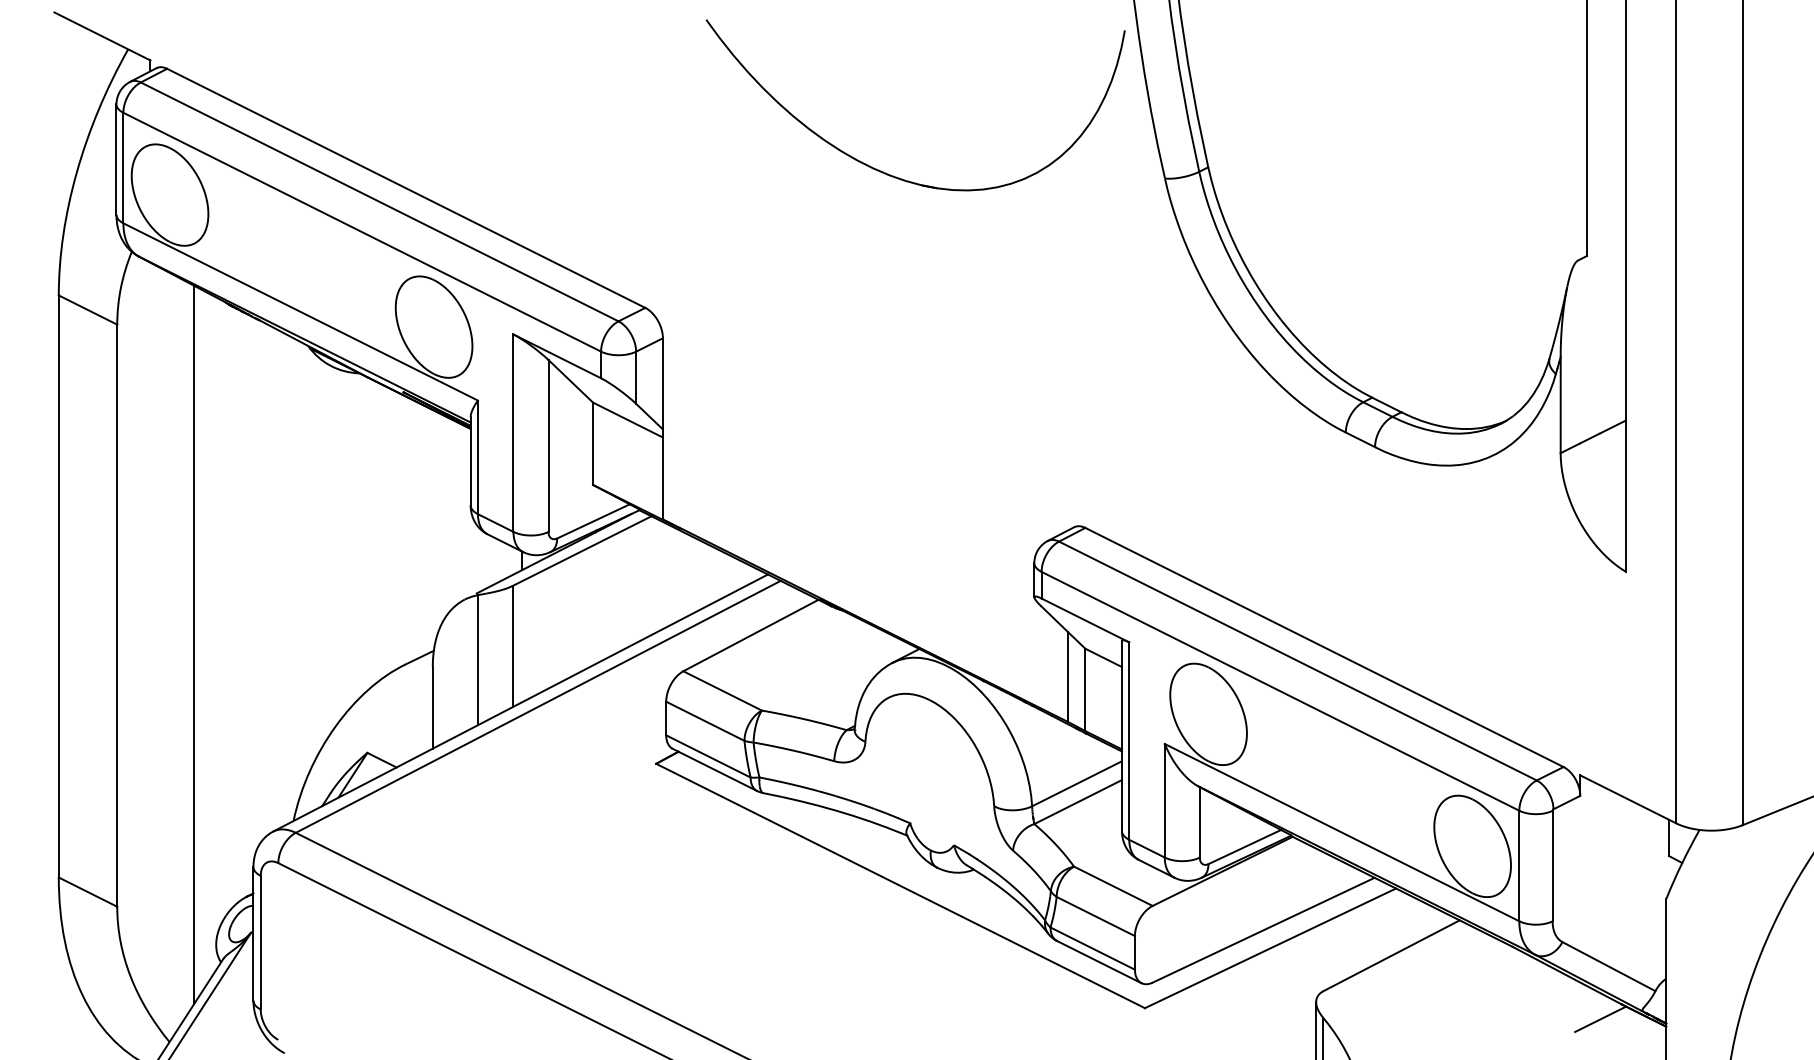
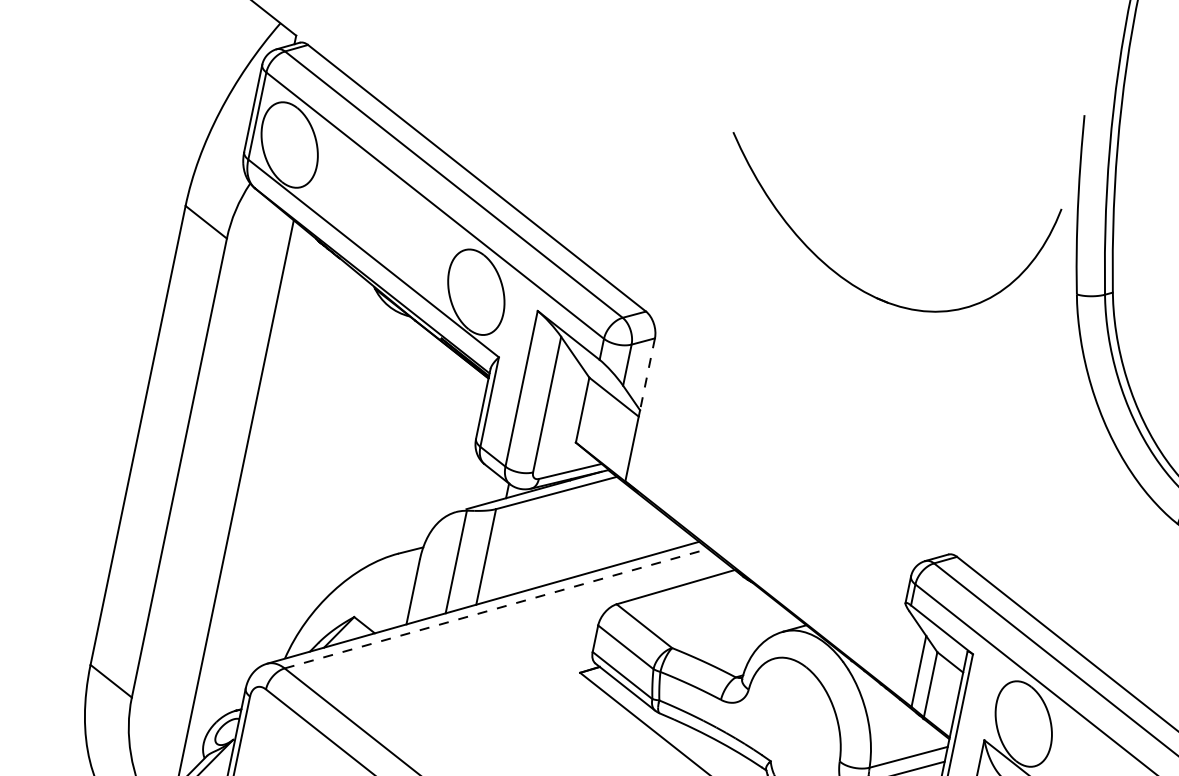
part: (888, 173) -> (851, 283), moved
line: (662, 383) -> (647, 373), solid -> dashed
line: (538, 706) -> (496, 608), solid -> dashed

